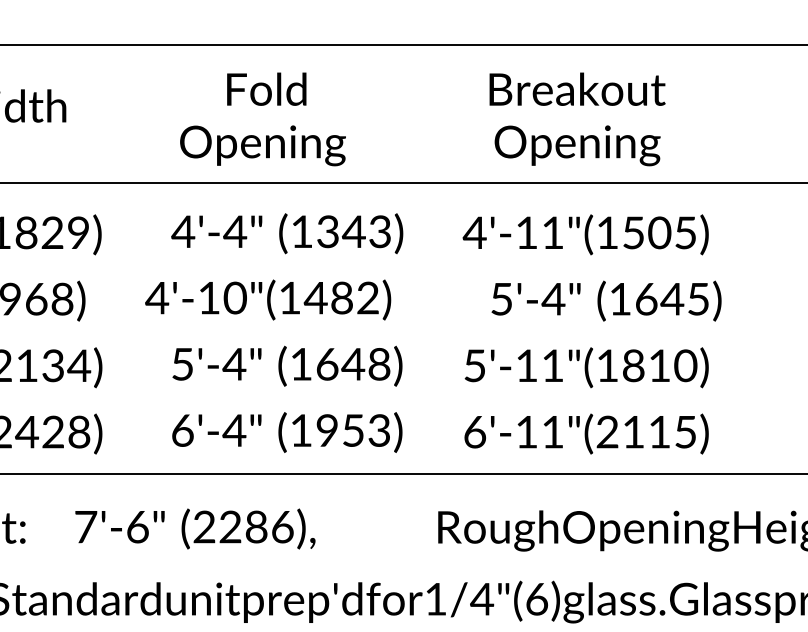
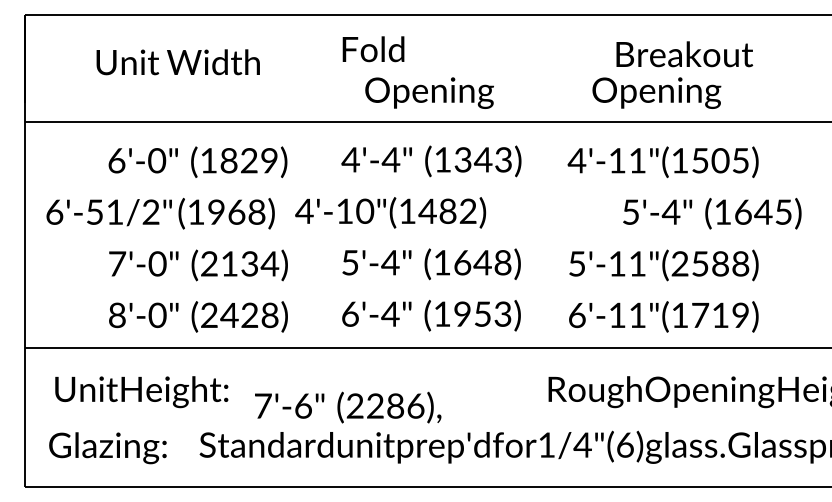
text: (266, 89) -> (373, 49), moved
text: (577, 89) -> (684, 54), moved
text: (262, 144) -> (429, 92), moved
text: (267, 299) -> (390, 212), moved
text: (606, 300) -> (712, 213), moved
text: (646, 365) -> (710, 263), 5'-11"(1810) -> 5'-11"(2588)
text: (645, 432) -> (709, 315), 6'-11"(2115) -> 6'-11"(1719)
text: (195, 528) -> (348, 407), moved

